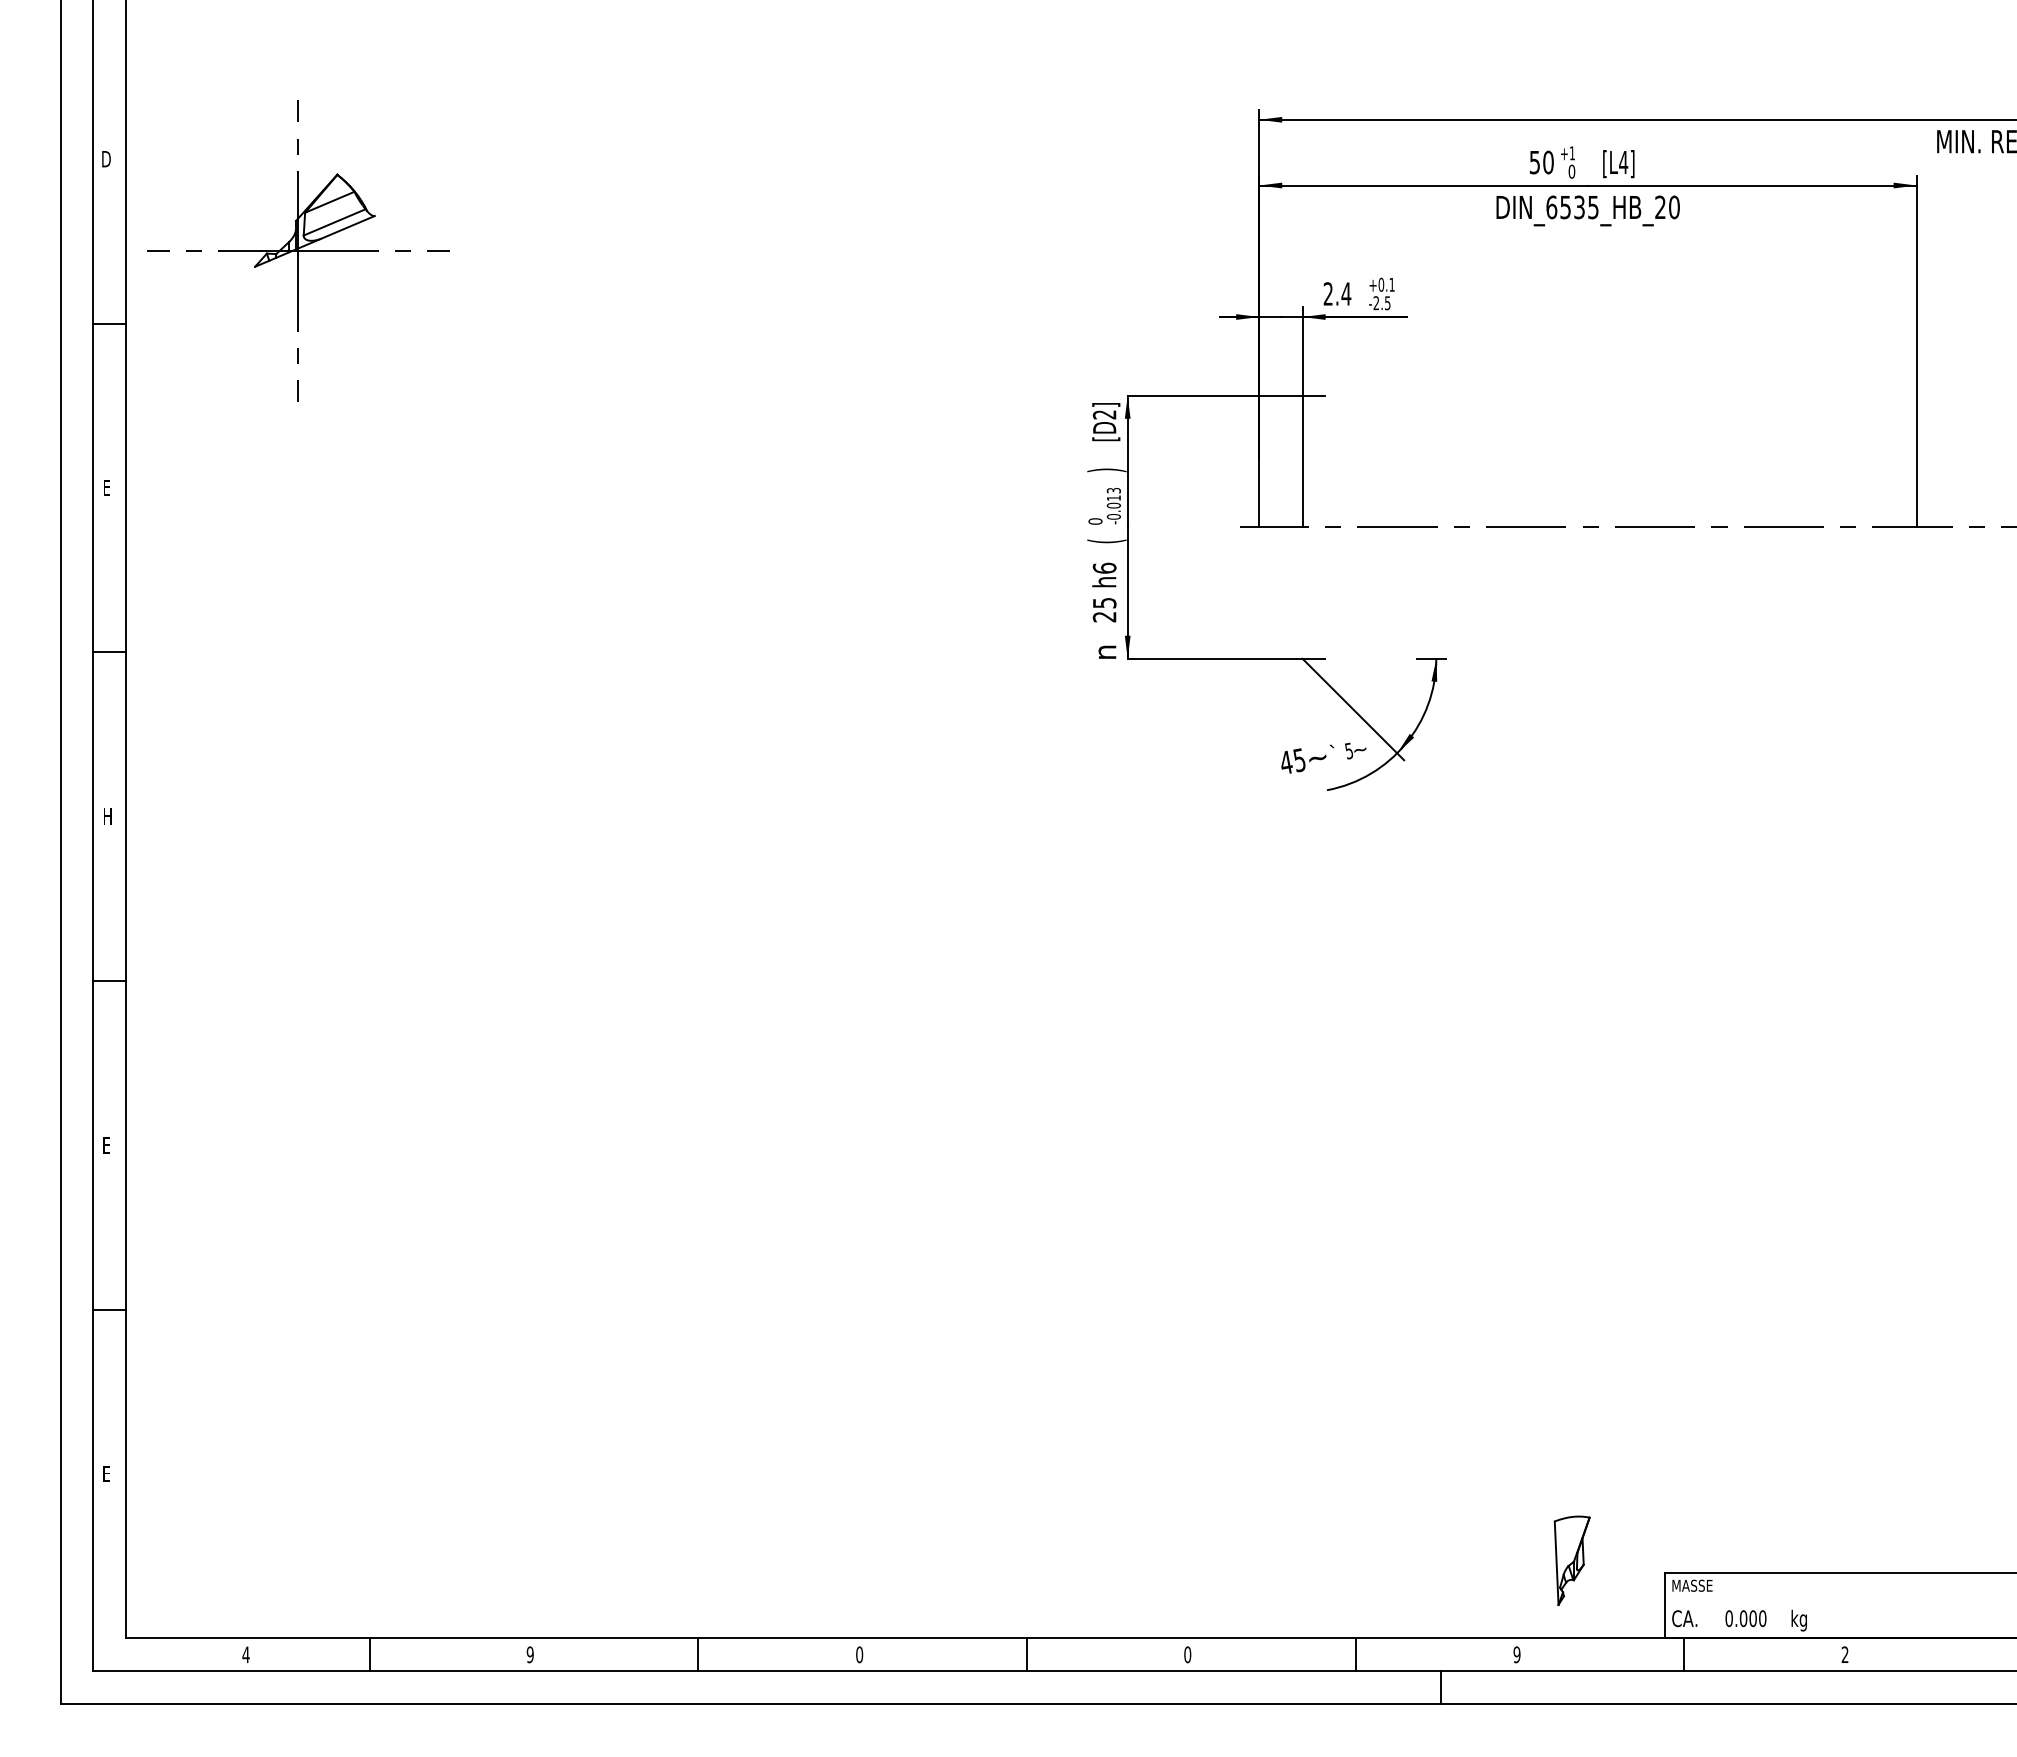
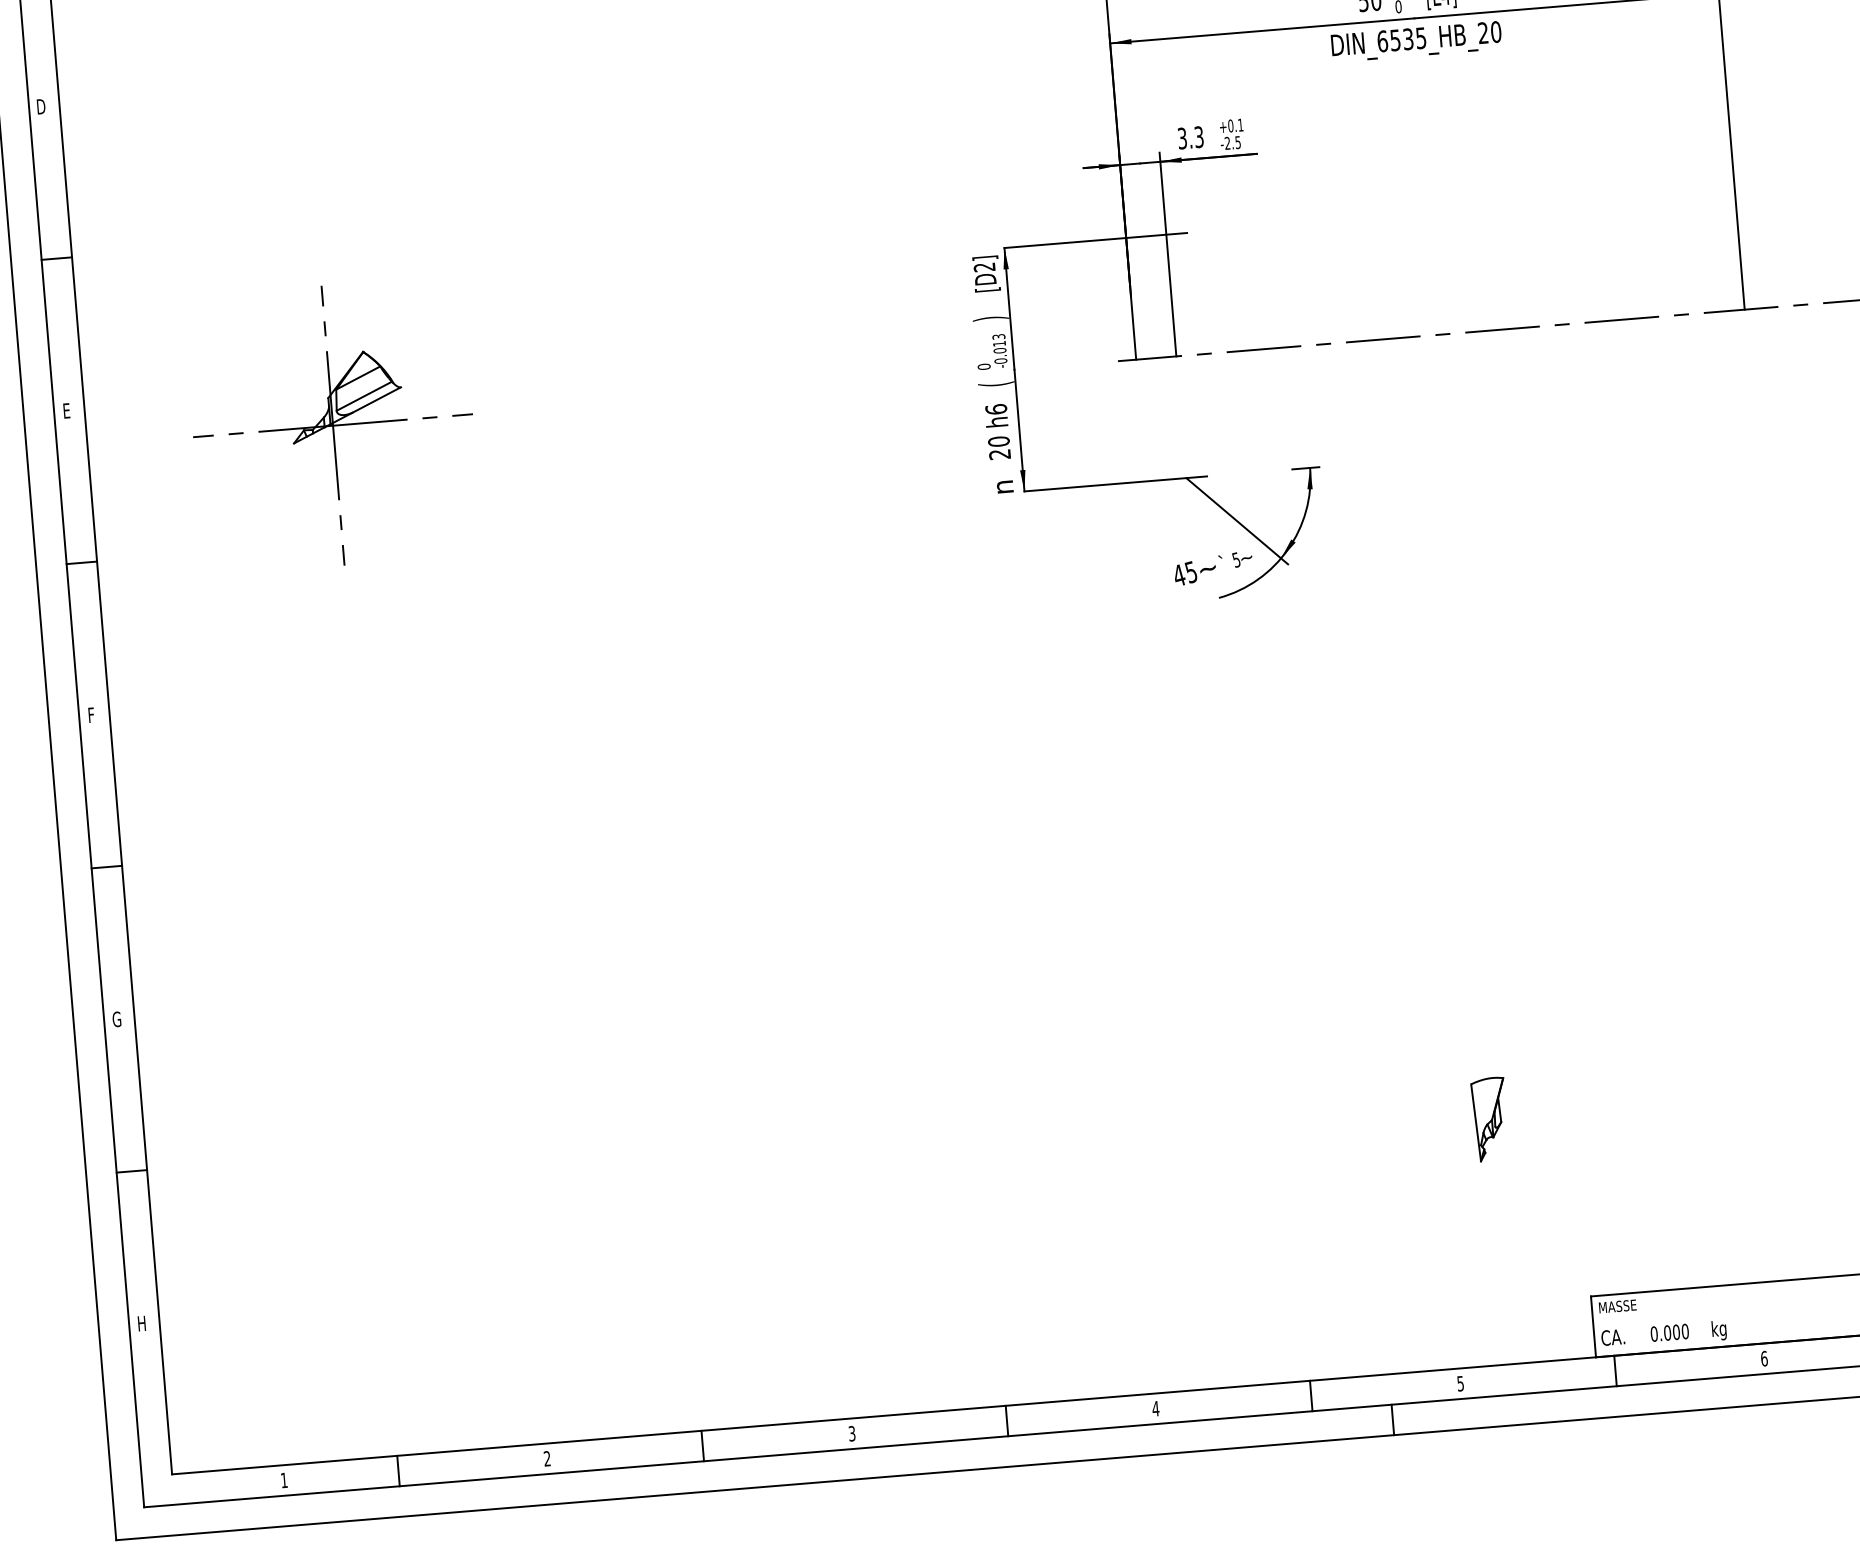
part: (298, 250) -> (333, 425), moved
text: (1337, 293) -> (1190, 137), 2.4 -> 3.3
text: (1104, 602) -> (998, 441), 25 -> 20
text: (108, 816) -> (93, 714), H -> F
text: (106, 1144) -> (116, 1018), E -> G
text: (107, 1473) -> (142, 1323), E -> H
part: (1571, 1560) -> (1489, 1119), moved
text: (245, 1654) -> (283, 1480), 4 -> 1
text: (529, 1654) -> (546, 1458), 9 -> 2
text: (859, 1654) -> (852, 1433), 0 -> 3
text: (1187, 1654) -> (1155, 1408), 0 -> 4
text: (1516, 1654) -> (1460, 1383), 9 -> 5
text: (1844, 1654) -> (1763, 1358), 2 -> 6

